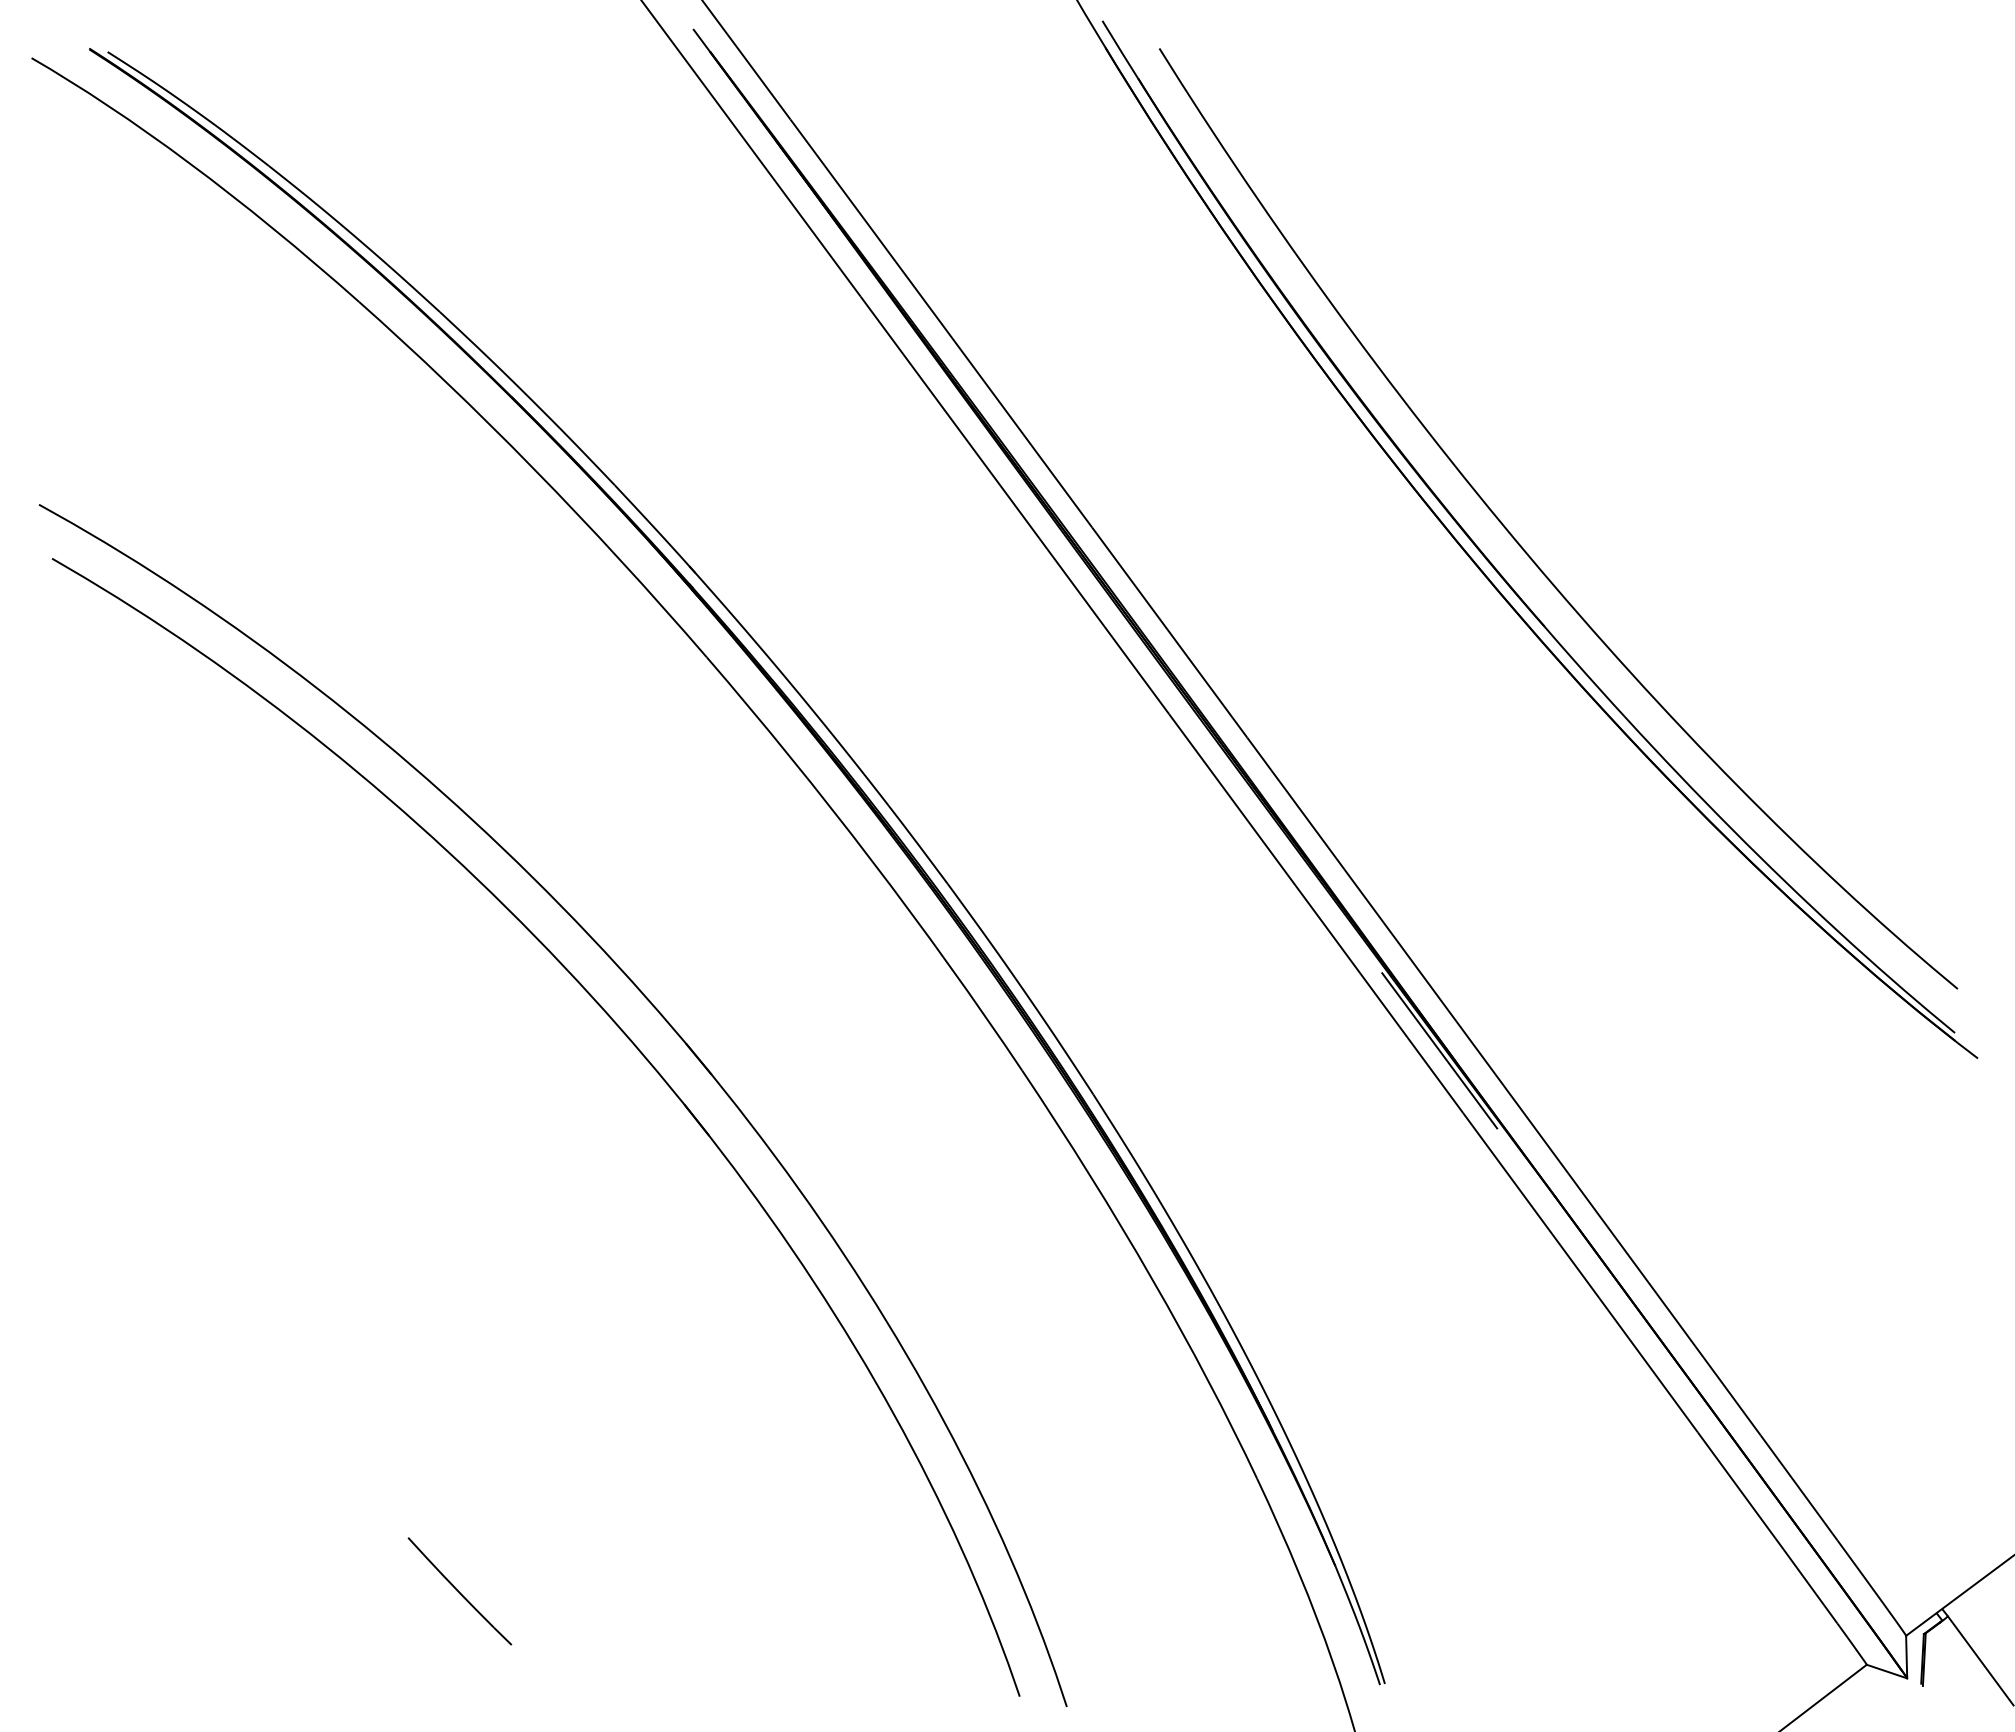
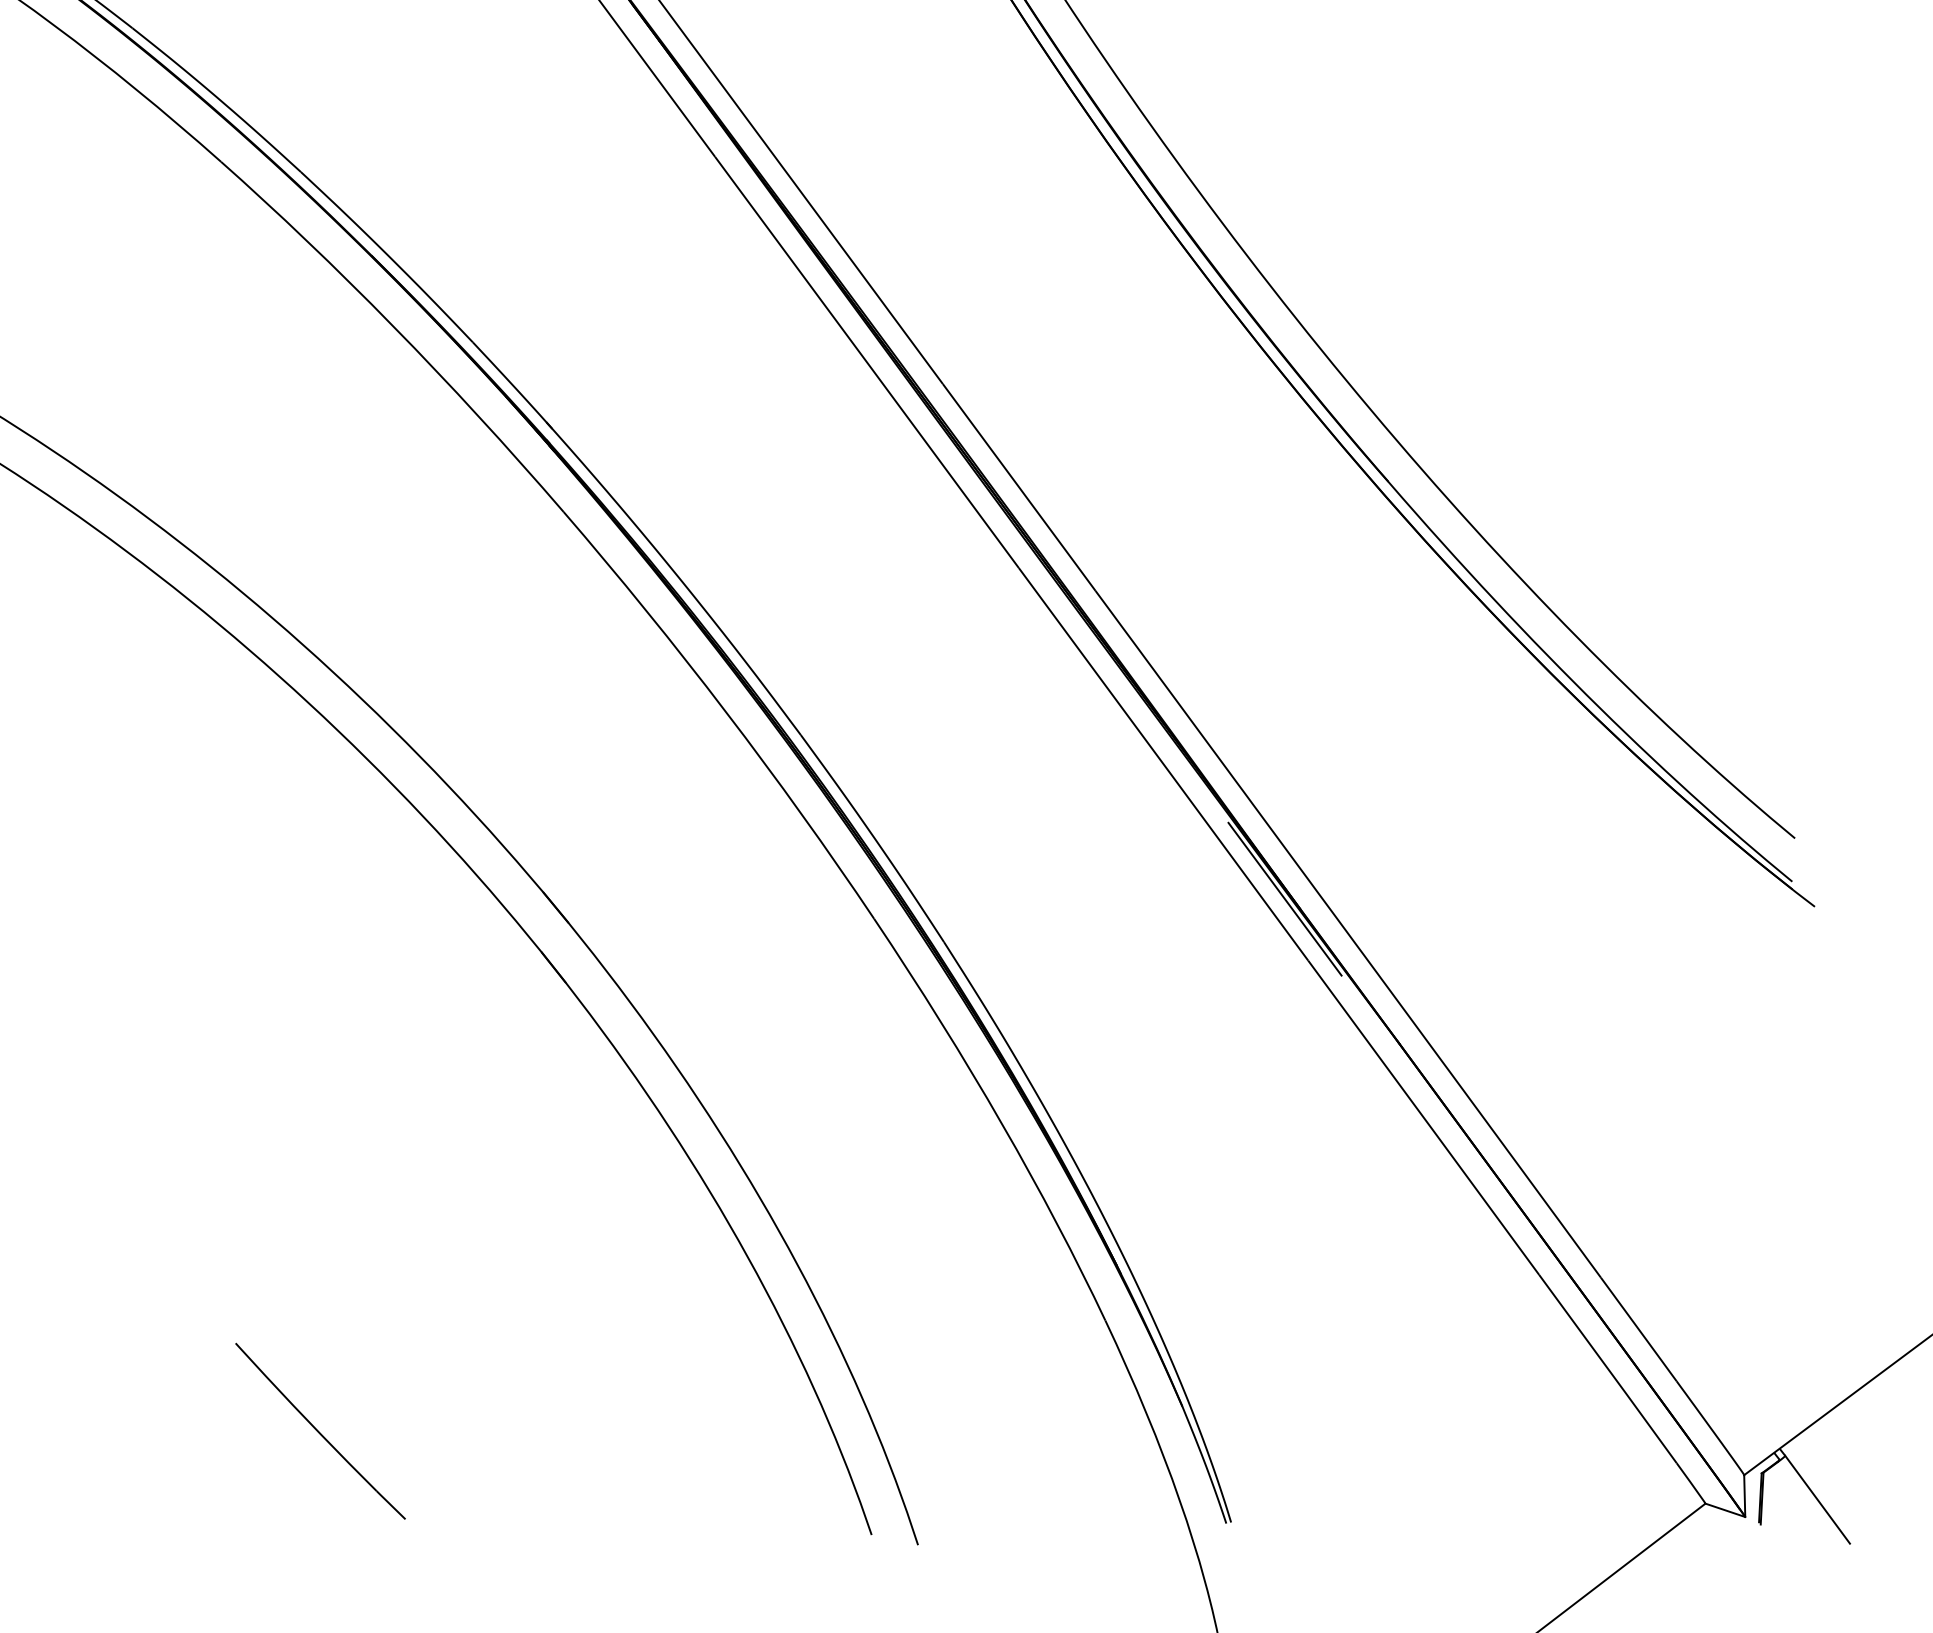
part: (459, 1591) -> (320, 1431), size x1.67

